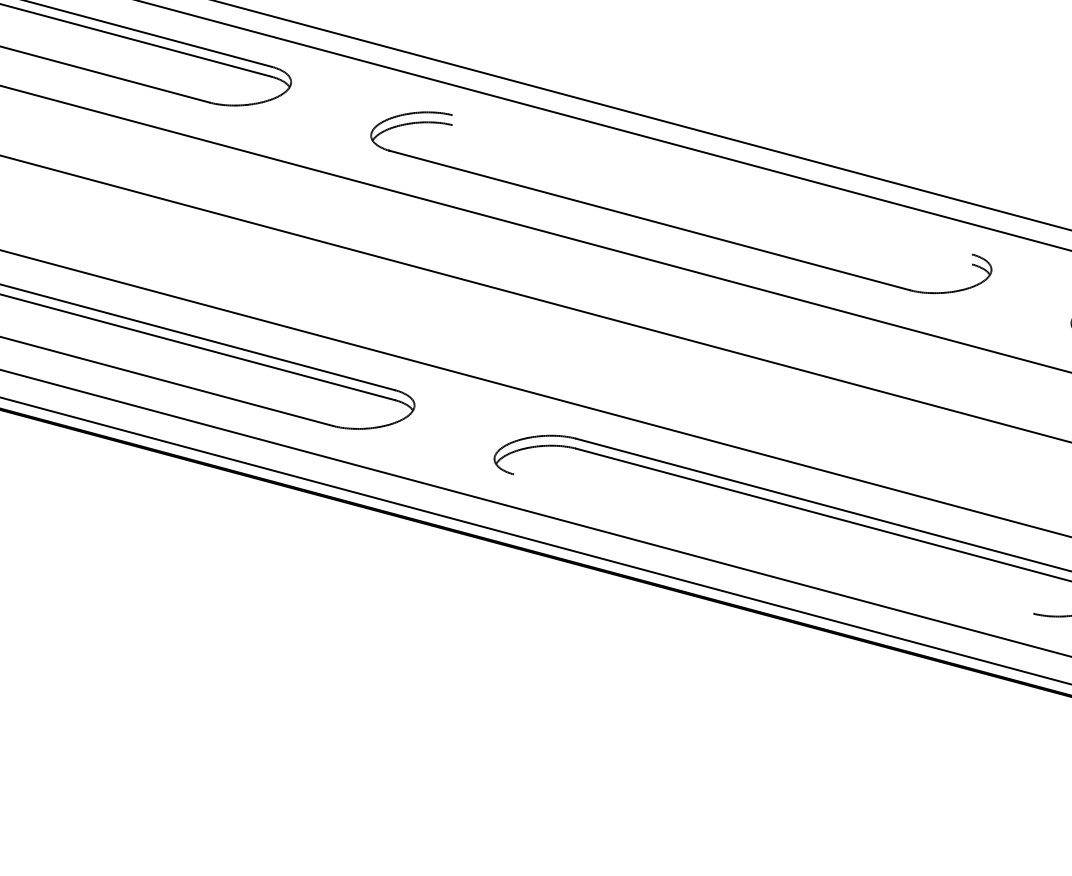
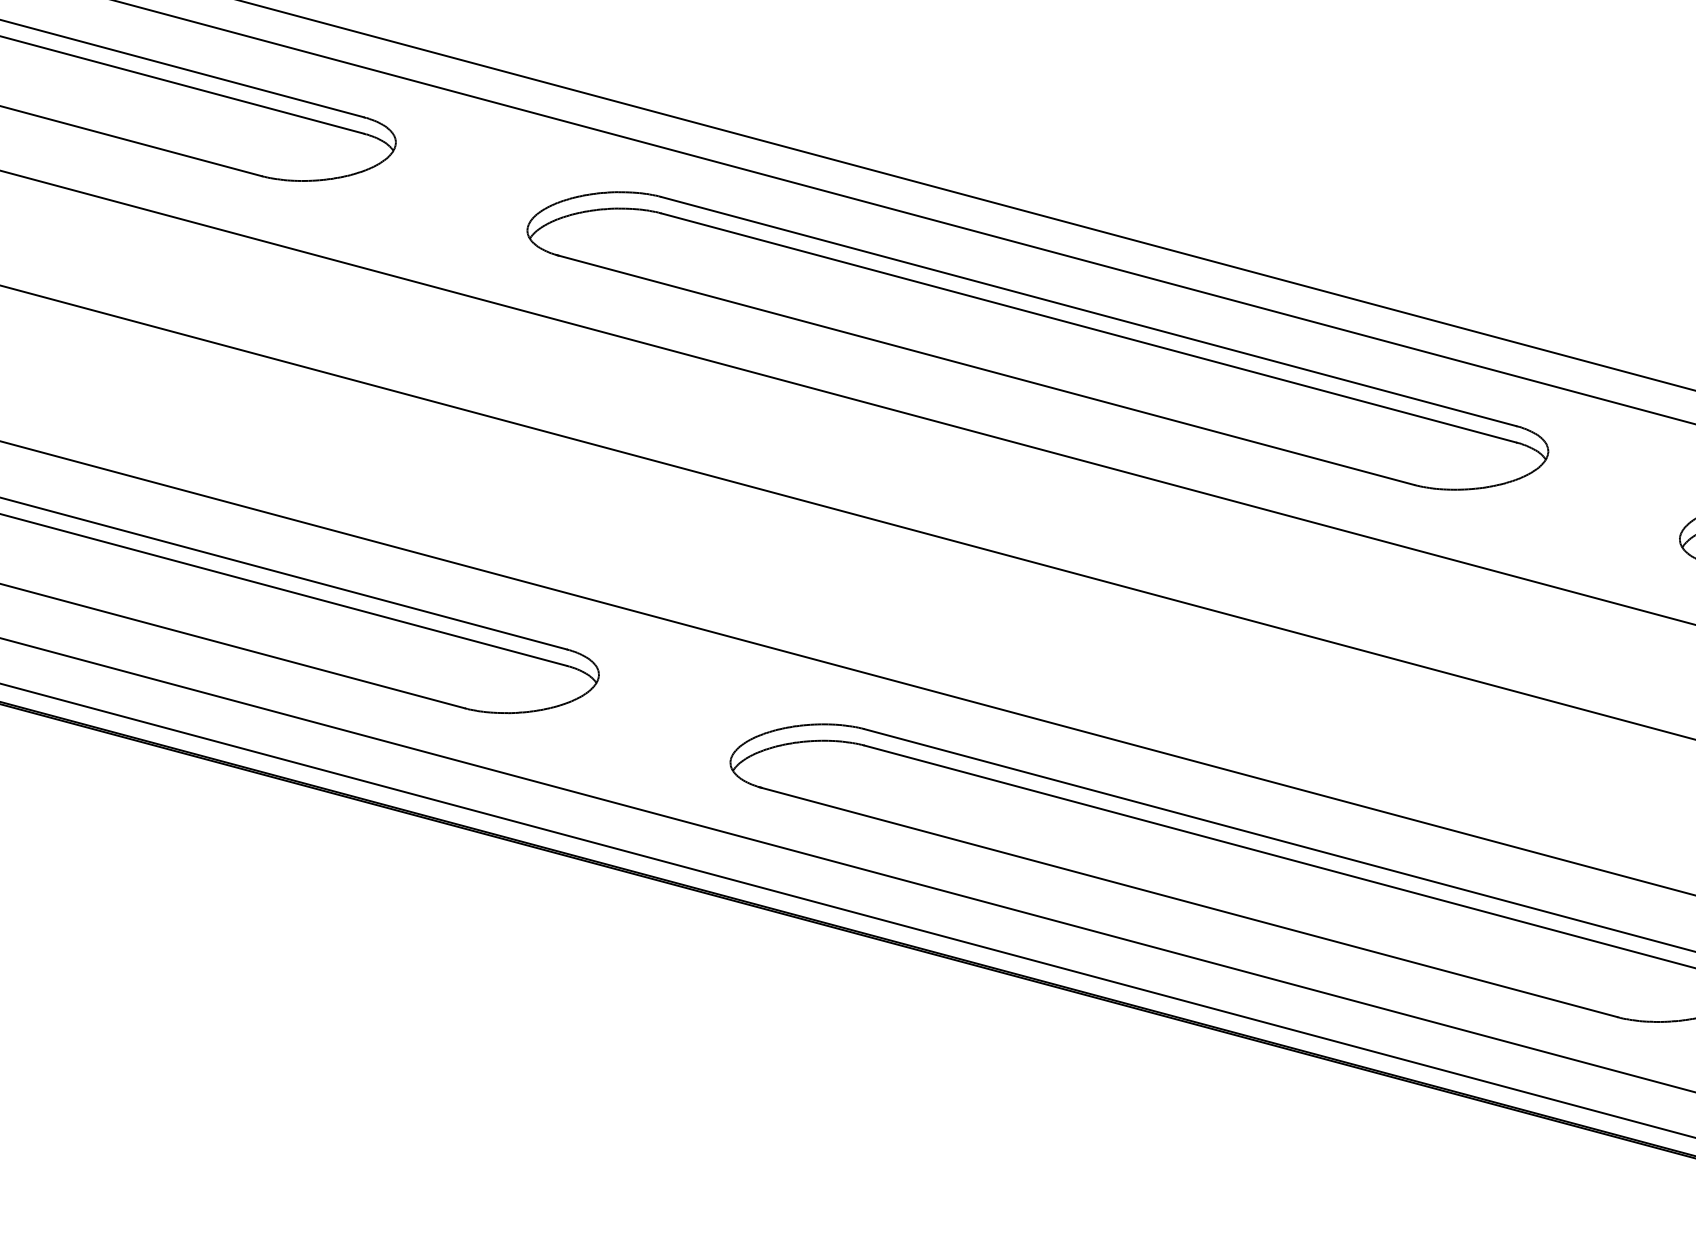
line: (712, 184) -> (1089, 310), added
line: (712, 194) -> (1089, 327), added
line: (772, 543) -> (1187, 901), added

